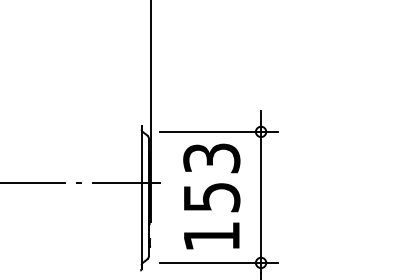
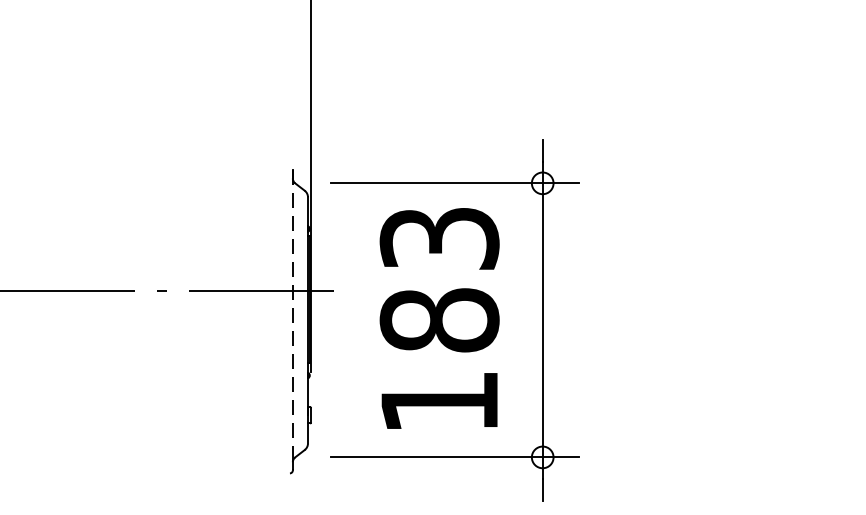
line: (141, 197) -> (292, 320), solid -> dashed
text: (211, 197) -> (439, 320), 153 -> 183

